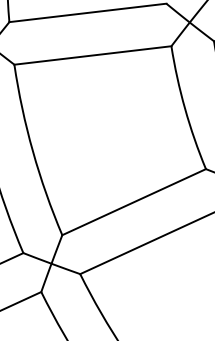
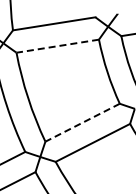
line: (92, 56) -> (57, 46), solid -> dashed
line: (133, 201) -> (82, 122), solid -> dashed

